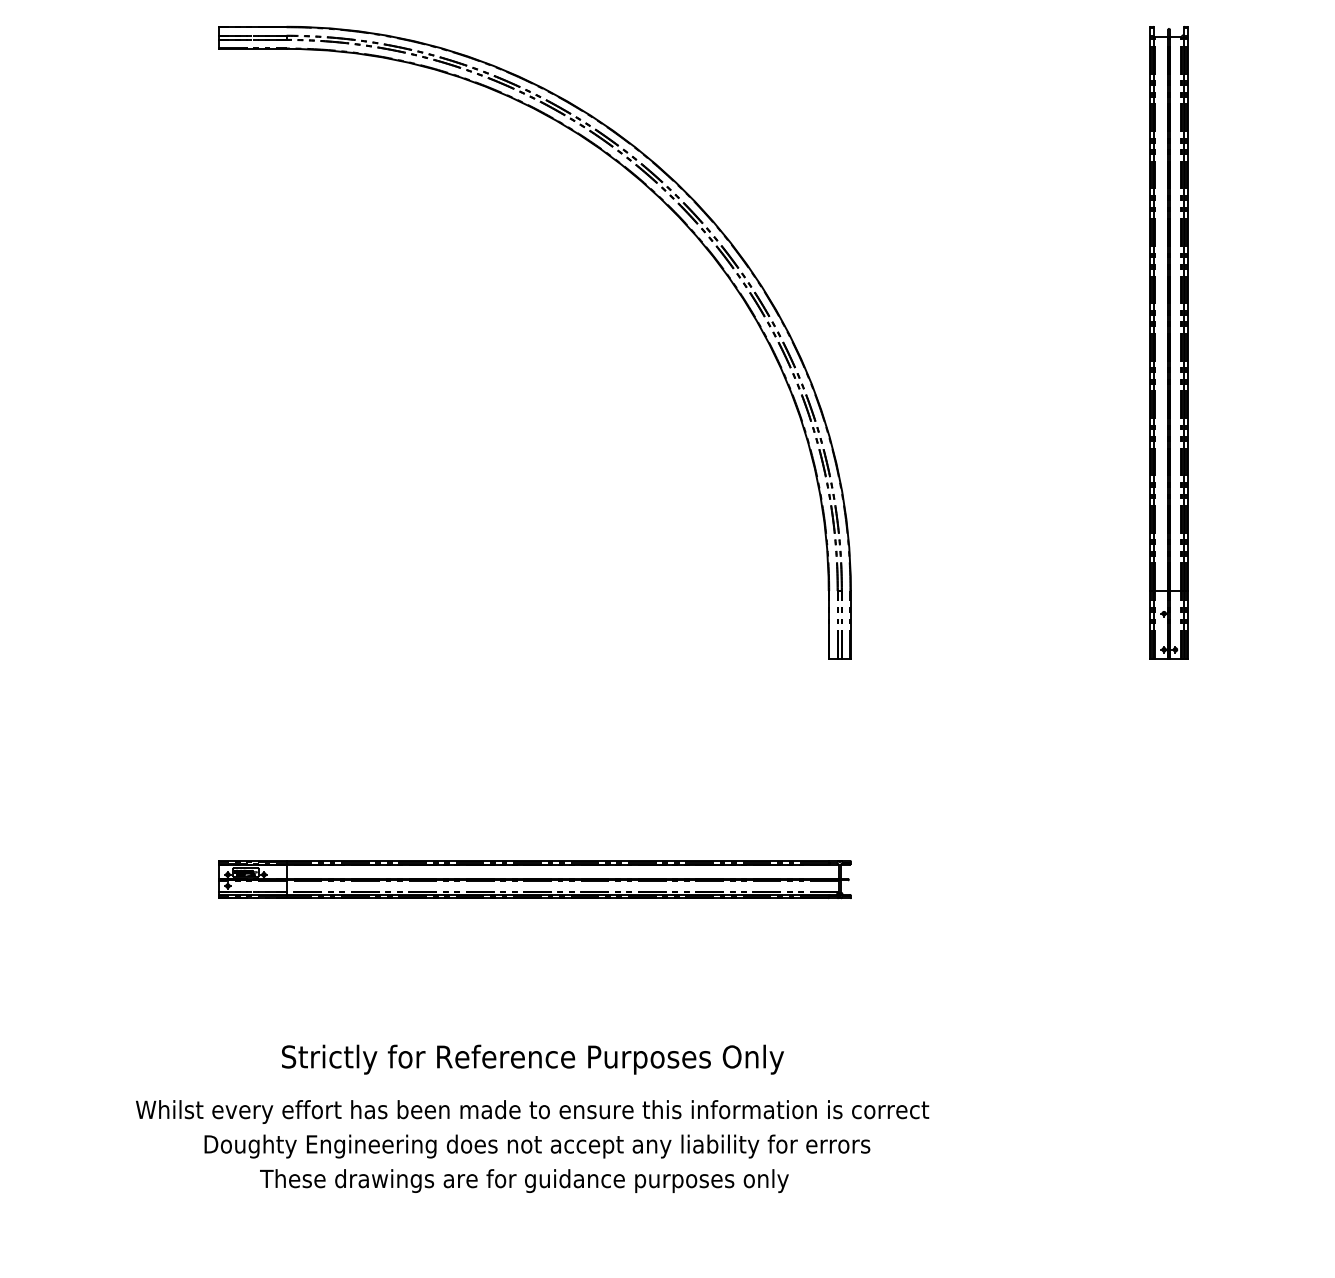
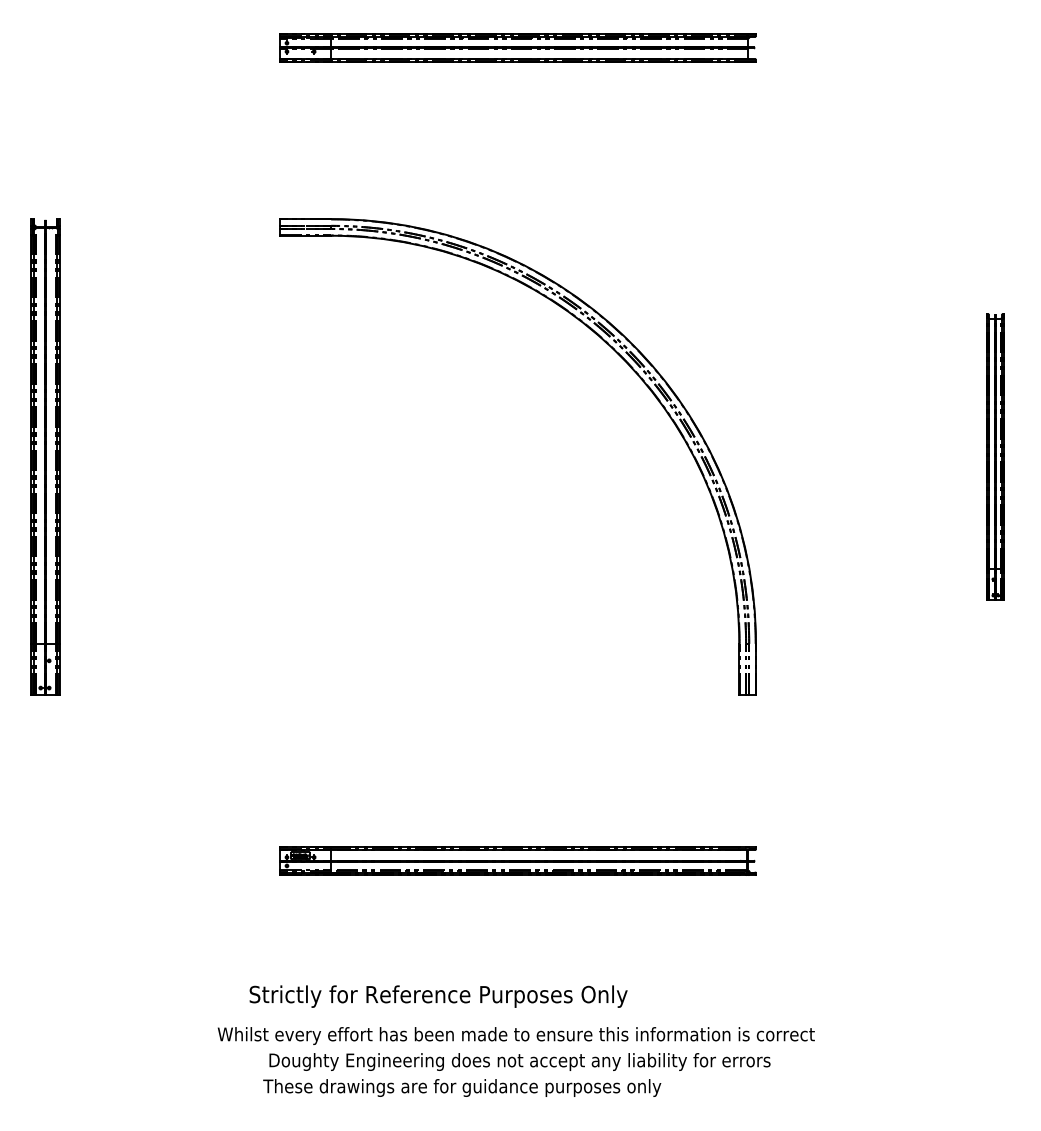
part: (1169, 342) -> (995, 456), size x0.6
text: (532, 1059) -> (438, 996), moved
text: (524, 1180) -> (462, 1087), moved

